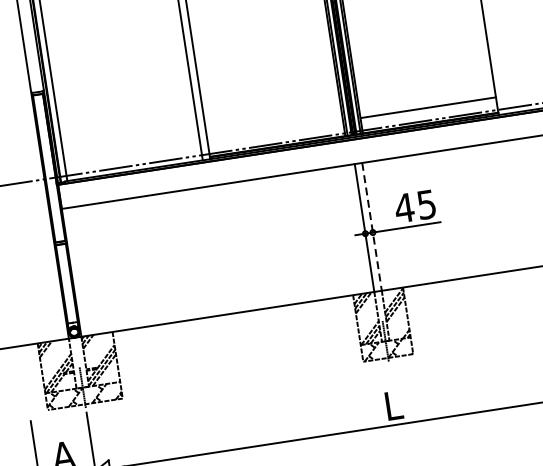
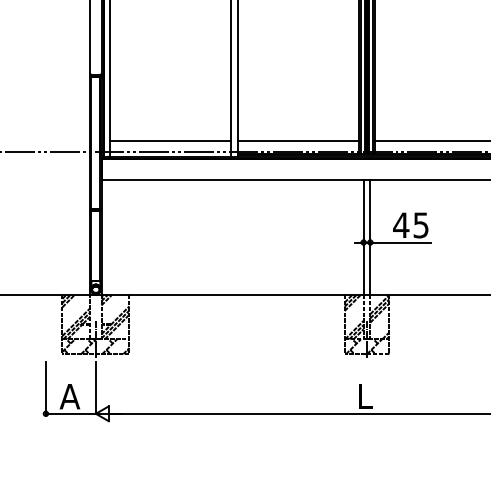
line: (275, 130) -> (298, 140), added
line: (132, 152) -> (170, 140), added
line: (372, 226) -> (370, 237), dashed -> solid

